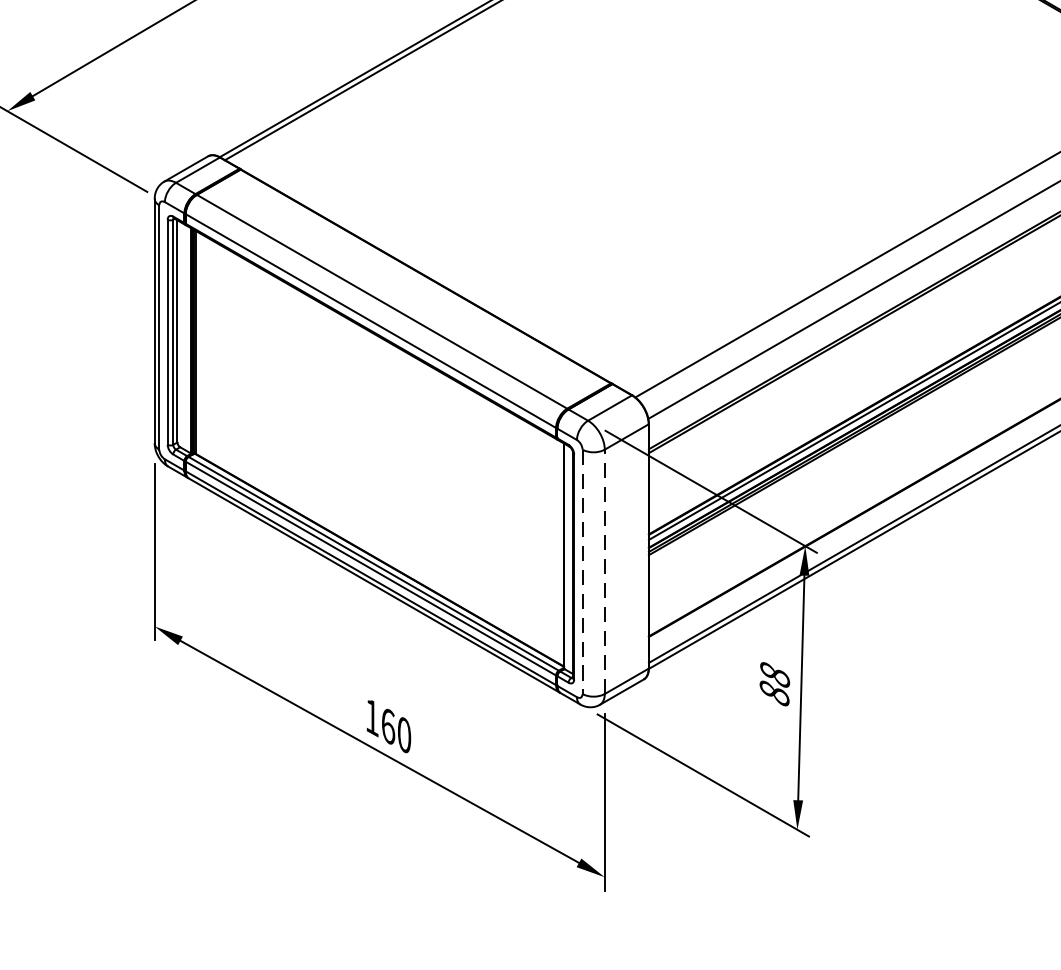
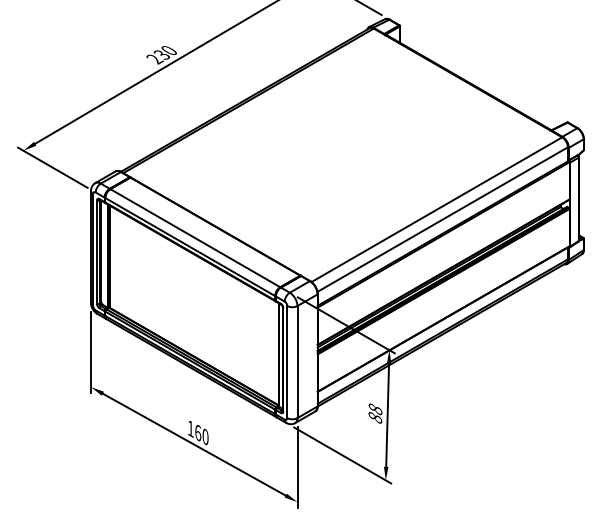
line: (604, 570) -> (297, 361), dashed -> solid
line: (583, 572) -> (287, 362), dashed -> solid

